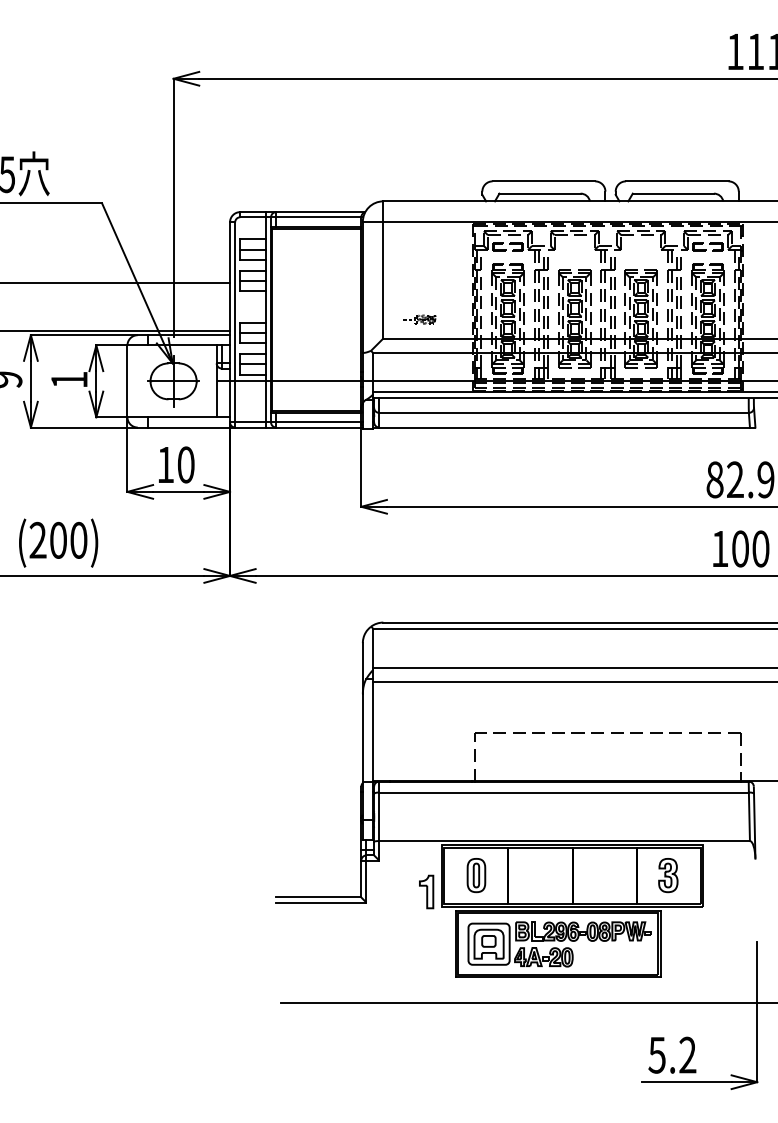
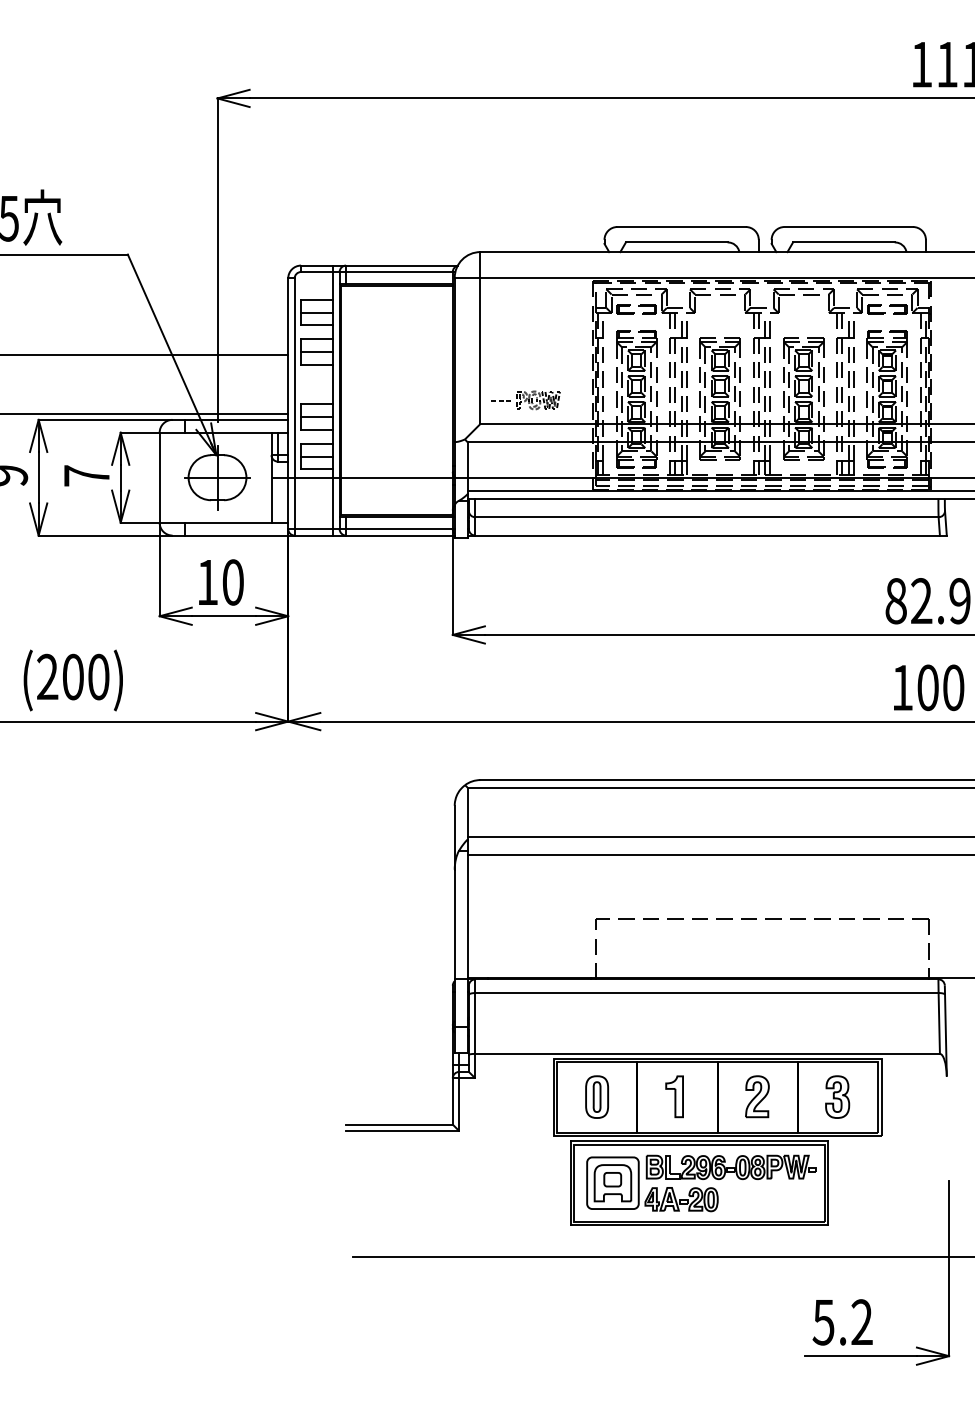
part: (419, 319) -> (525, 400), size x1.67
text: (69, 379) -> (86, 475), 1 -> 7
part: (604, 875) -> (757, 1096), added
part: (426, 891) -> (674, 1096), moved

